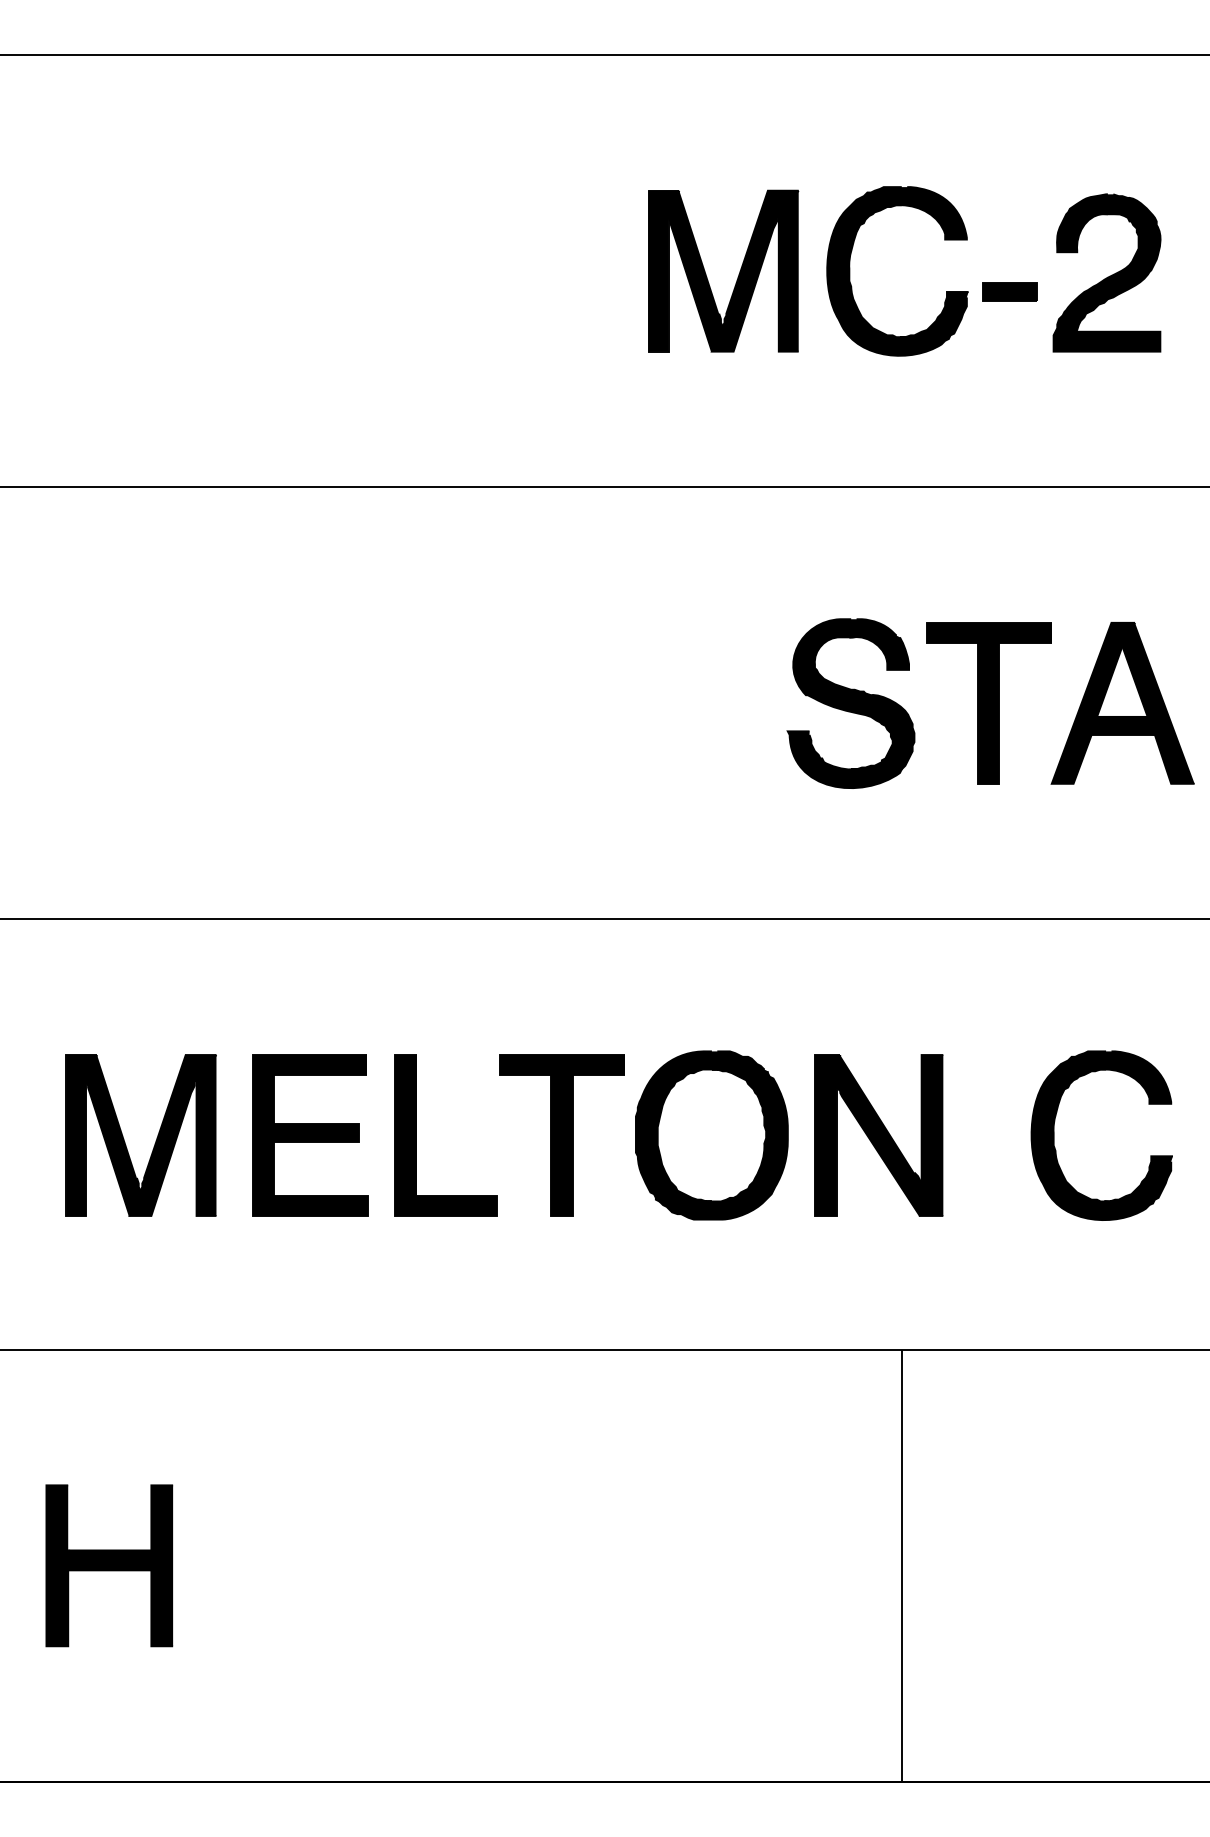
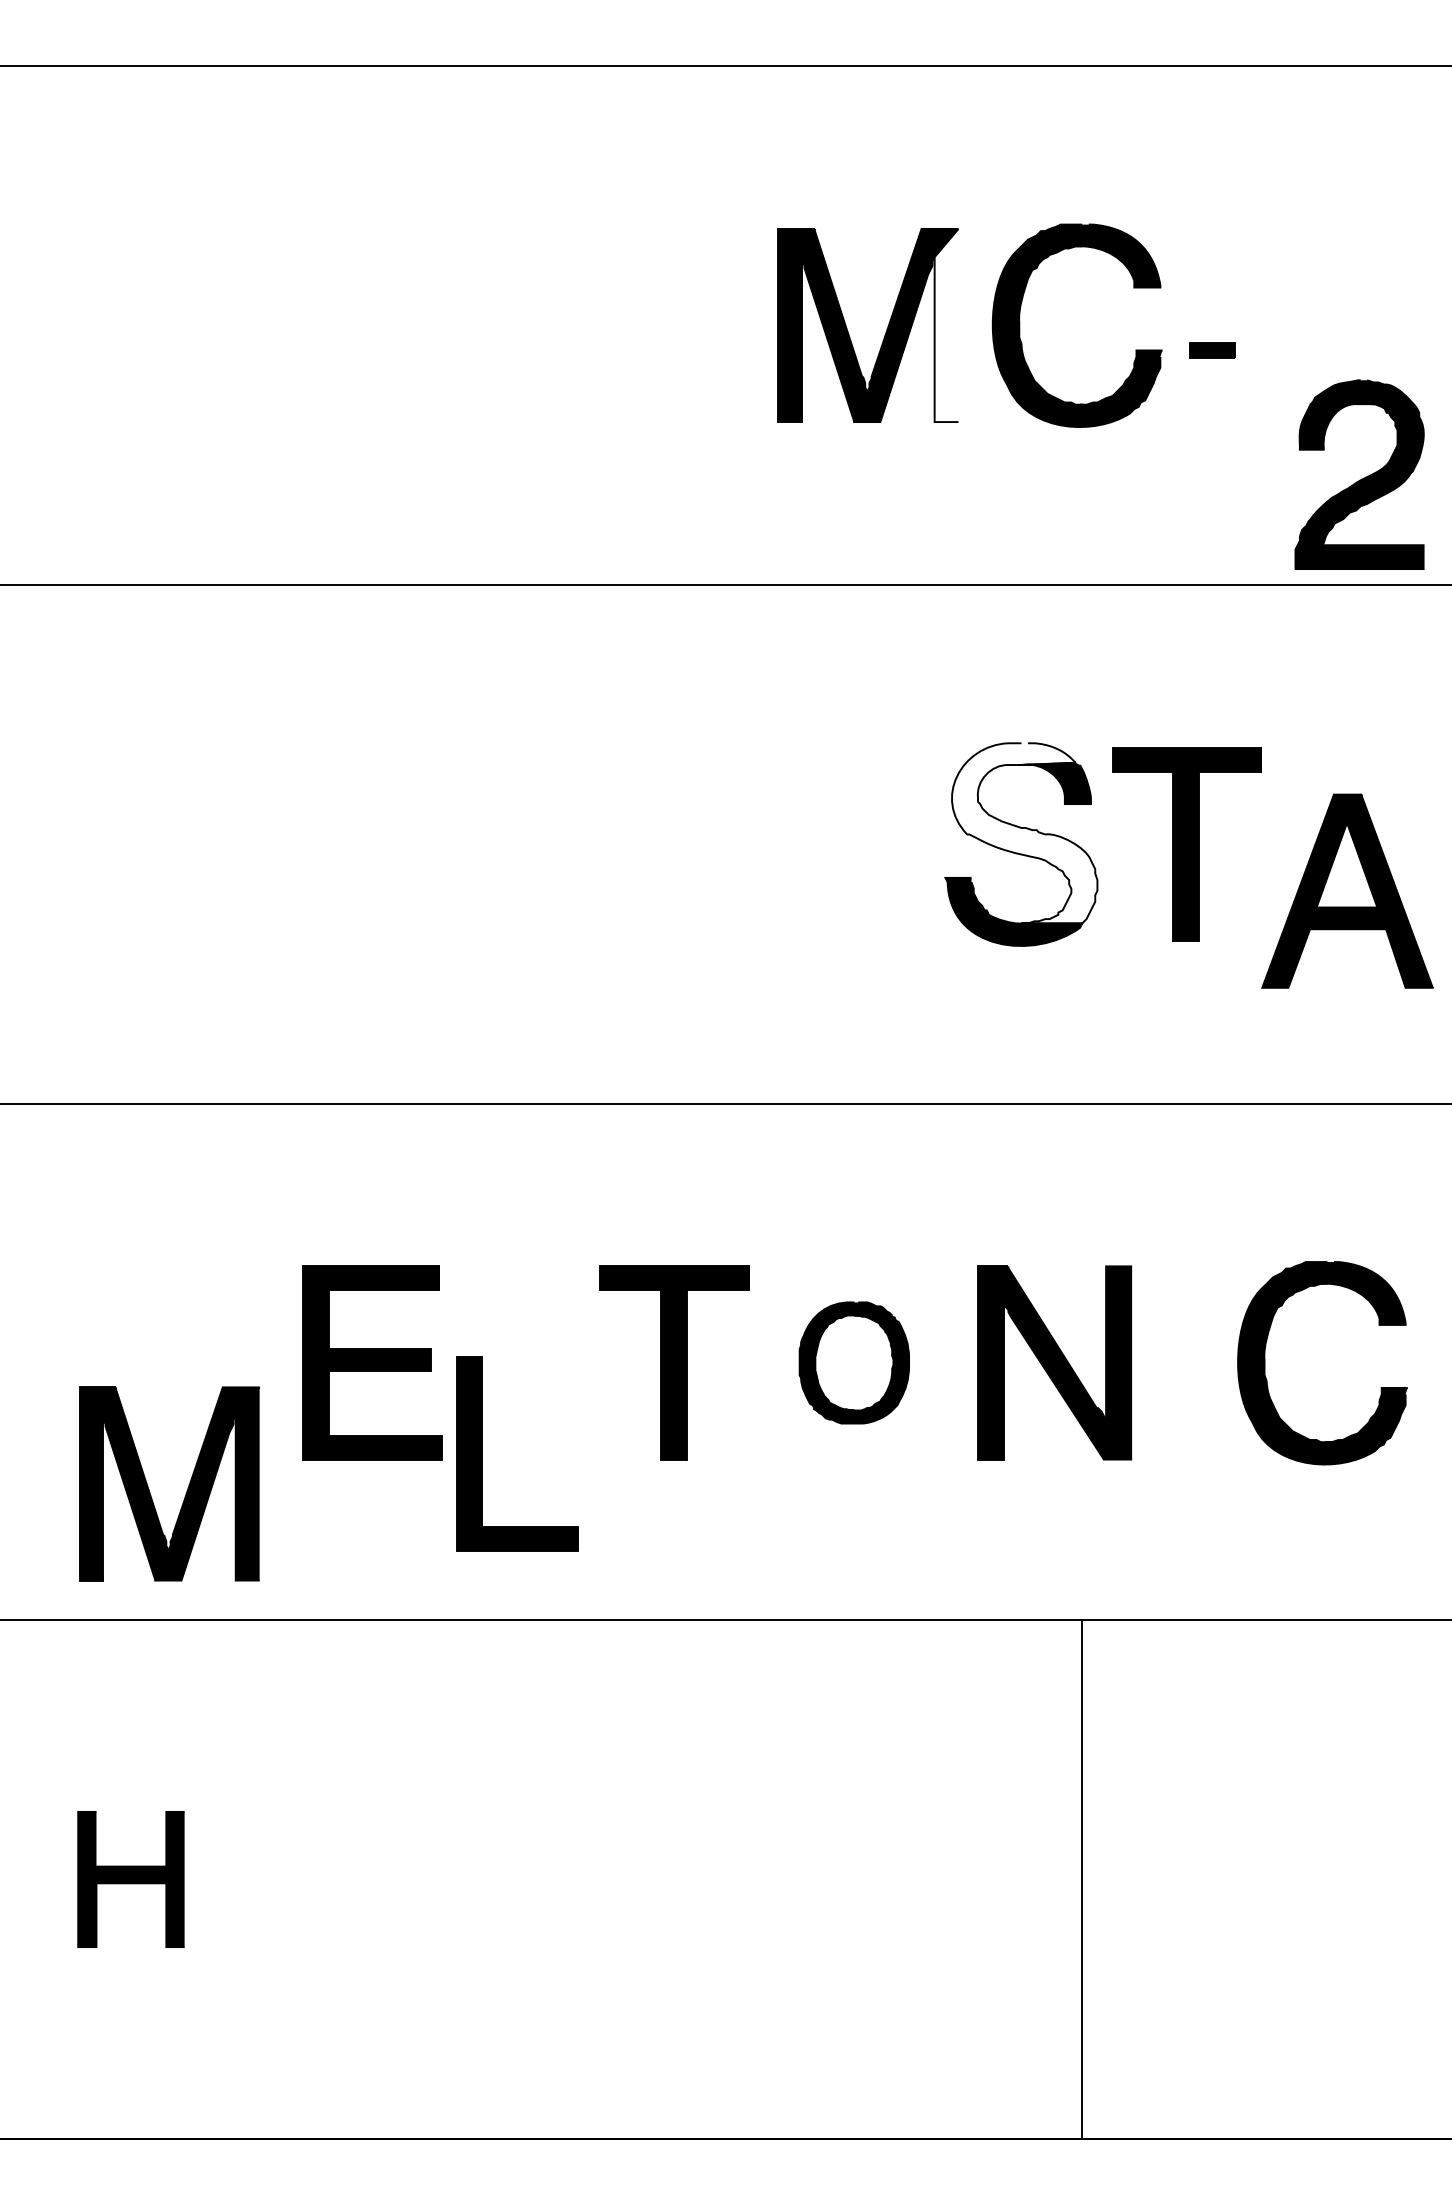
fill: (788, 271) -> (946, 325), removed
part: (1106, 272) -> (1359, 474), moved
part: (1010, 292) -> (1212, 350), size x0.7
fill: (853, 694) -> (1024, 833), removed
part: (1122, 702) -> (1347, 890), moved
part: (417, 1135) -> (482, 1453), moved
part: (712, 1135) -> (854, 1362), size x0.6
part: (155, 1140) -> (186, 1490), moved
part: (108, 1565) -> (130, 1879), size x0.7

